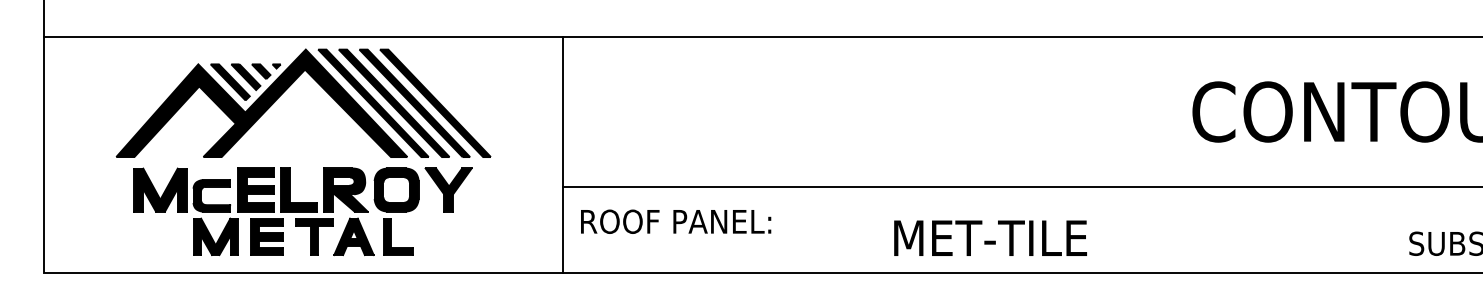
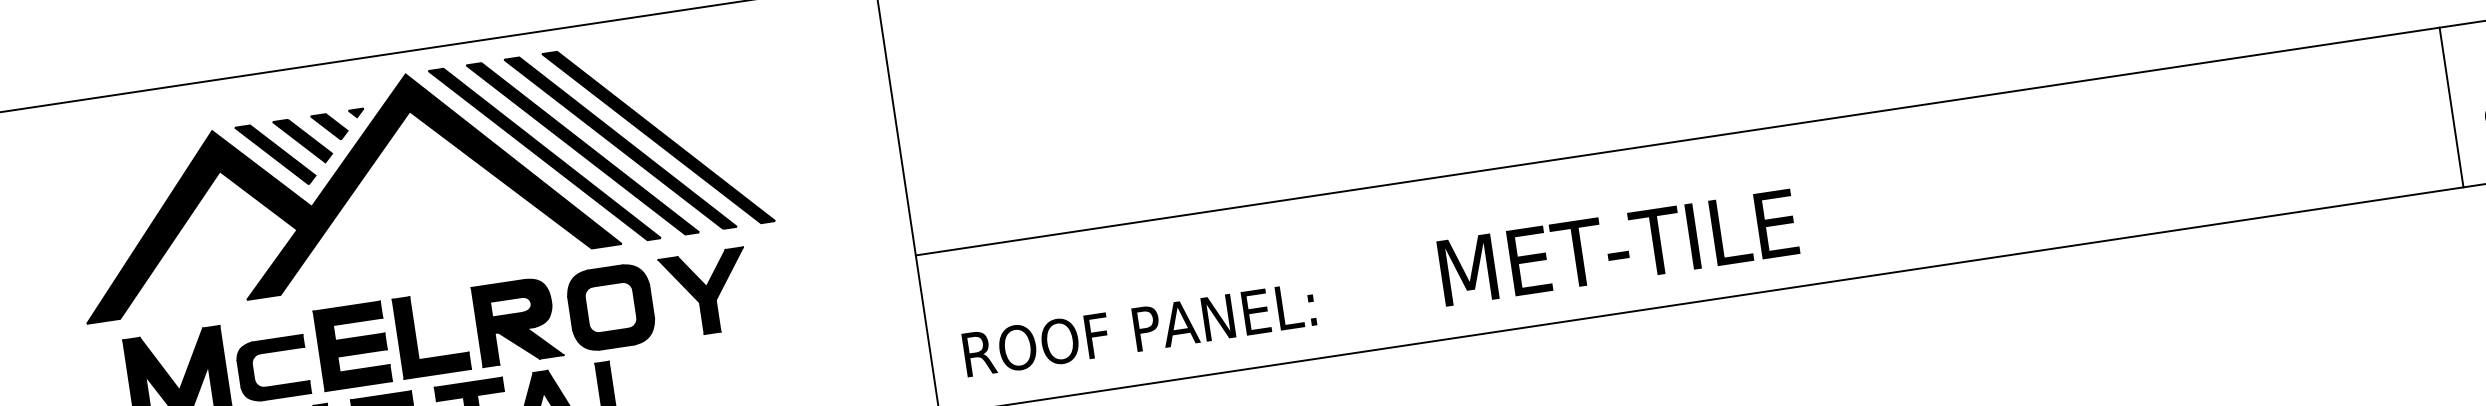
text: (676, 221) -> (1140, 328), moved
line: (1392, 229) -> (2451, 106), added
text: (990, 237) -> (1617, 246), moved

